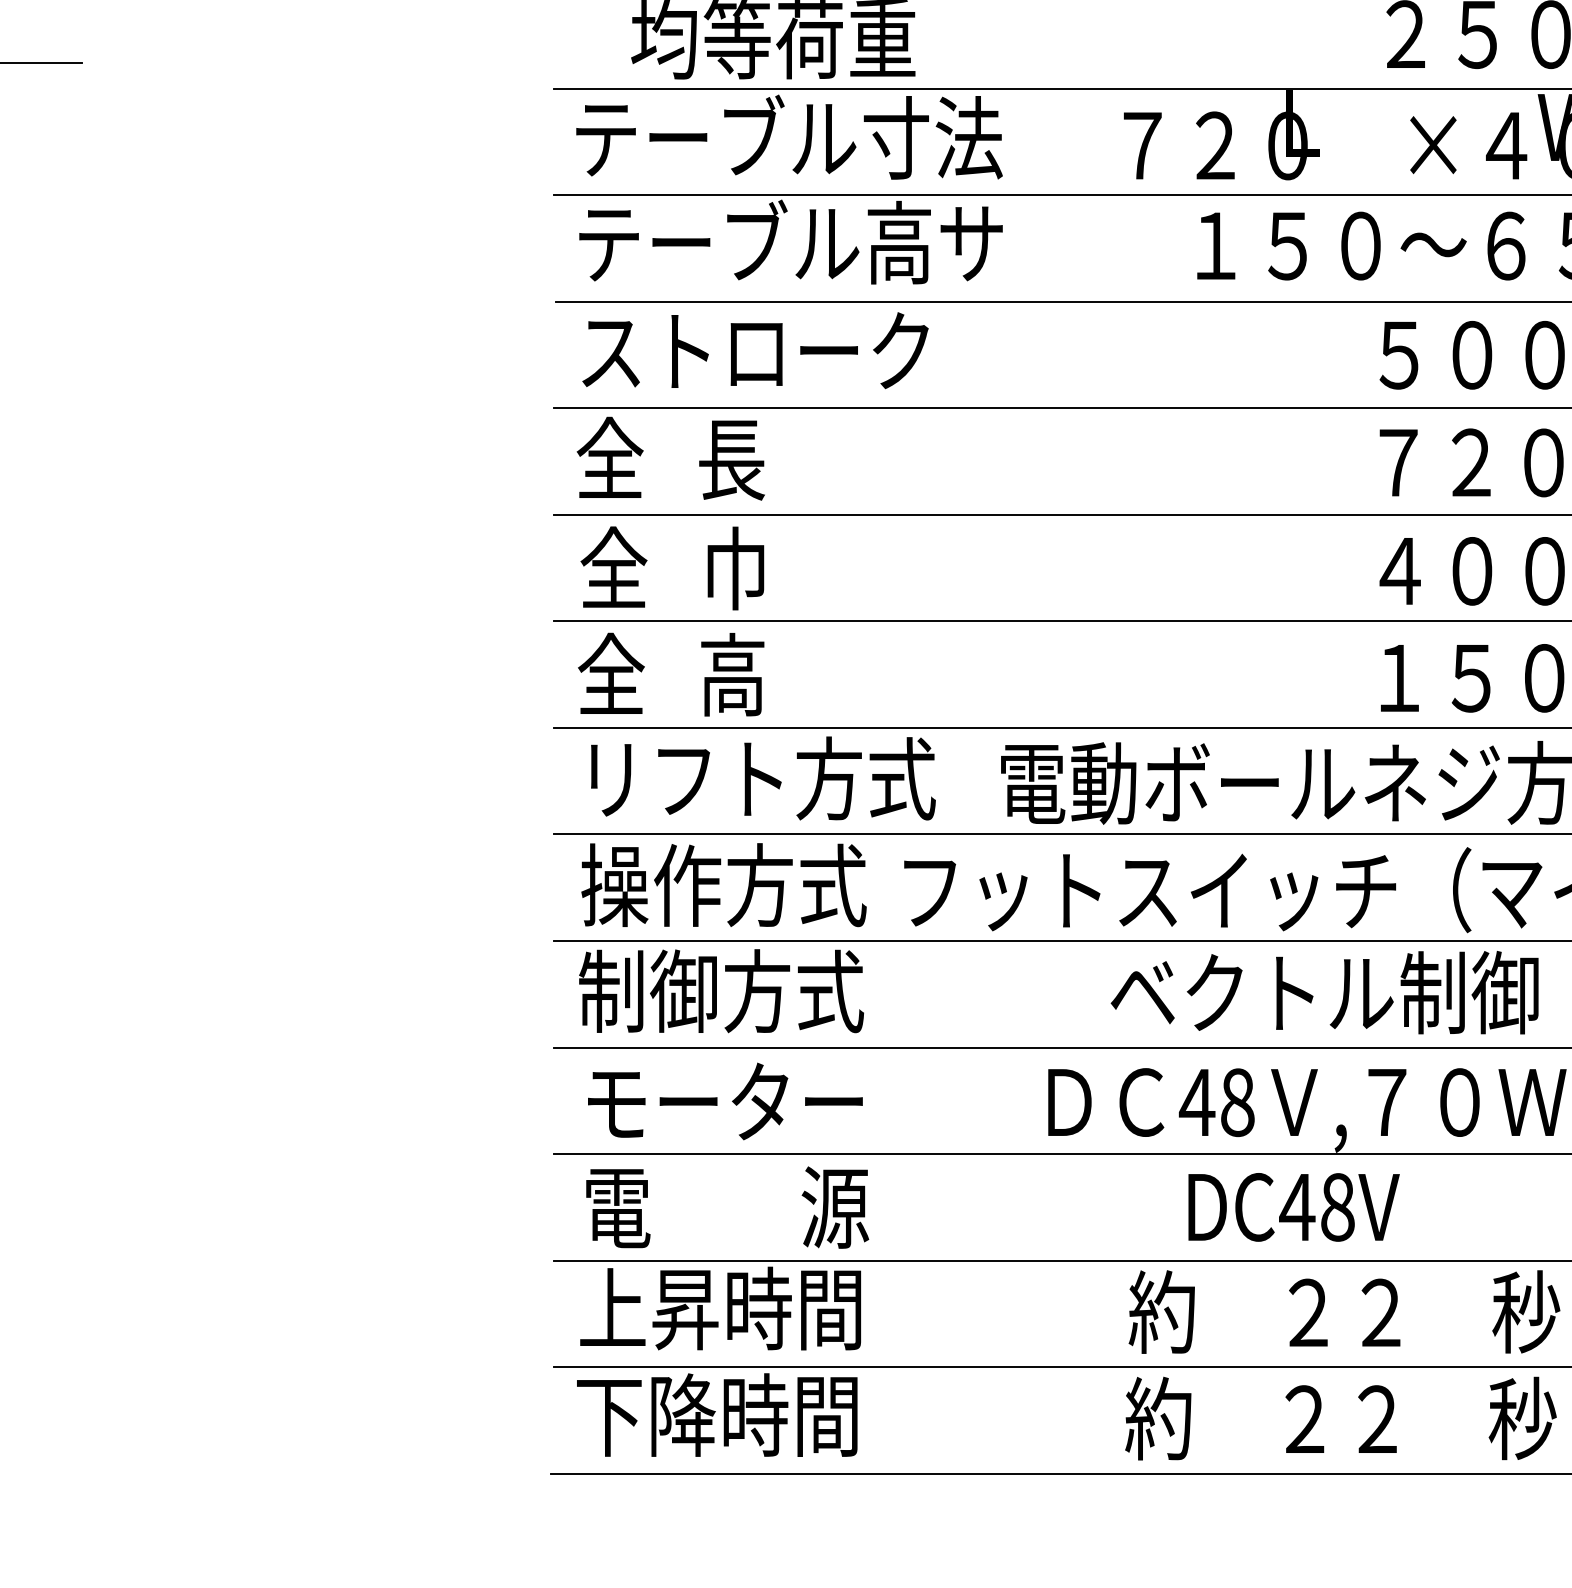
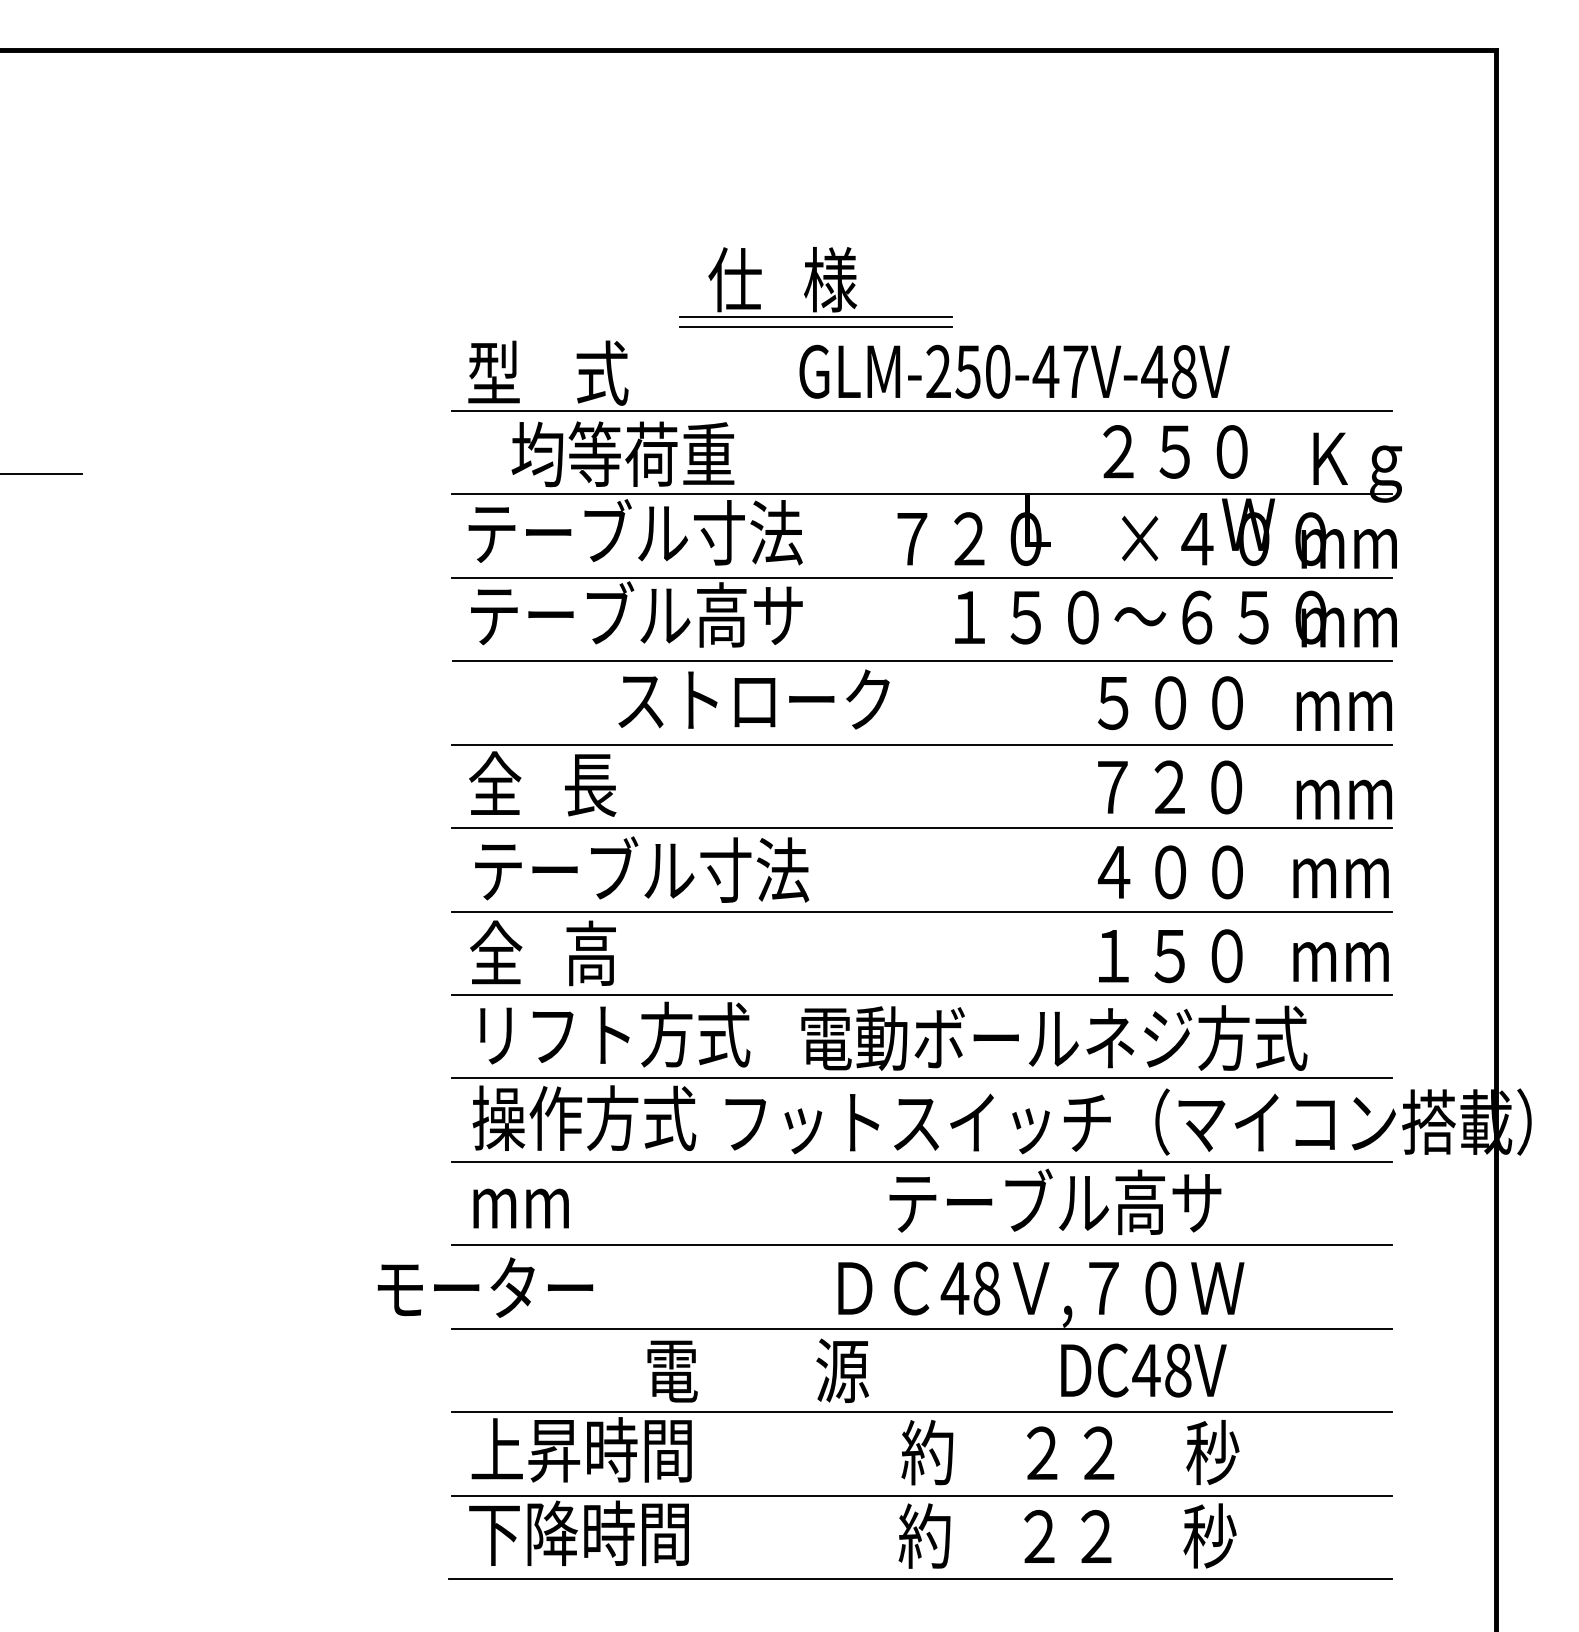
text: (754, 350) -> (753, 699), moved
text: (795, 567) -> (640, 869), 全   巾 -> テーブル寸法
text: (721, 991) -> (582, 1201), 制御方式 -> mm
text: (1324, 991) -> (1054, 1201), ベクトル制御 -> テーブル高サ
text: (725, 1101) -> (485, 1287), moved
text: (726, 1207) -> (757, 1370), moved
text: (1293, 1207) -> (1143, 1370), moved

